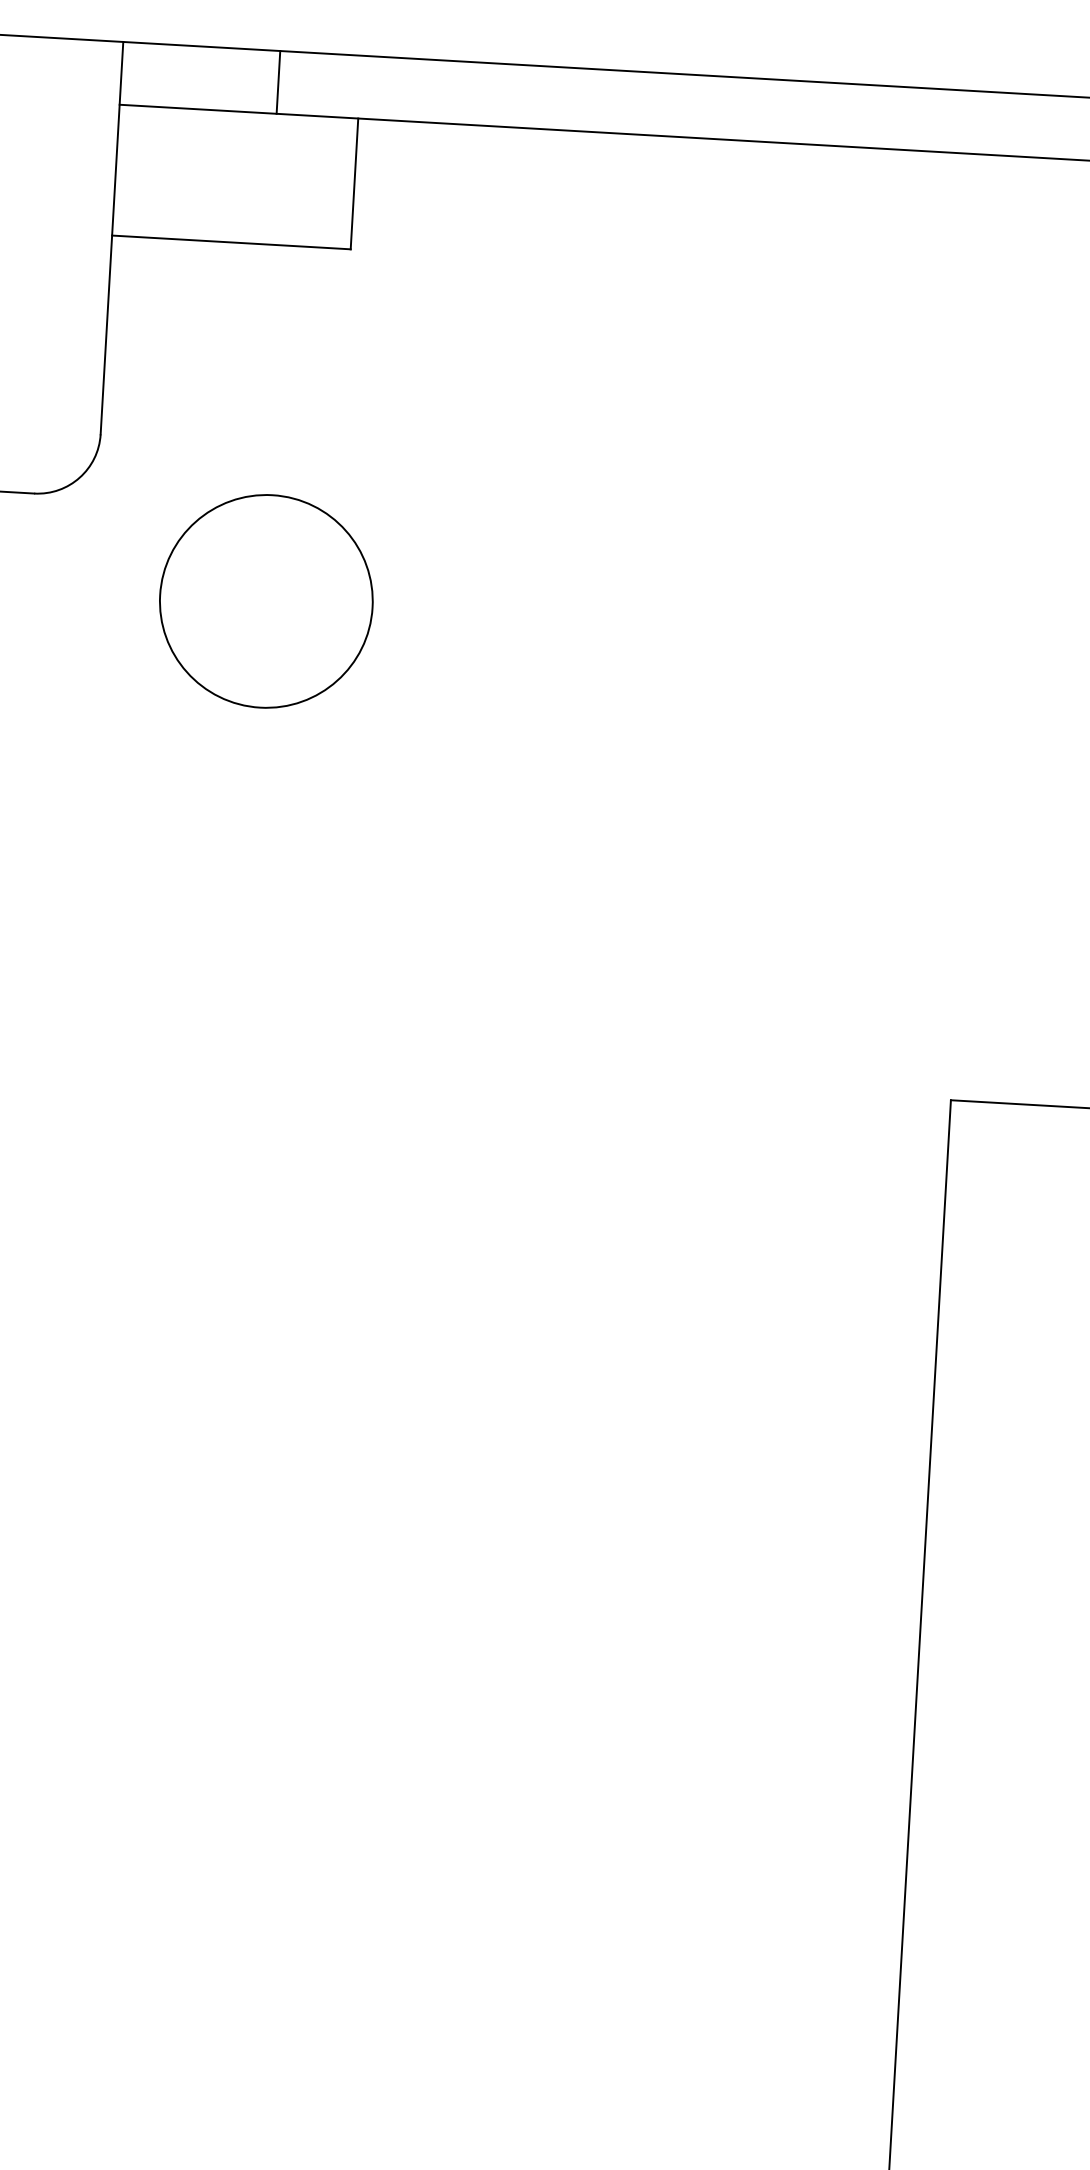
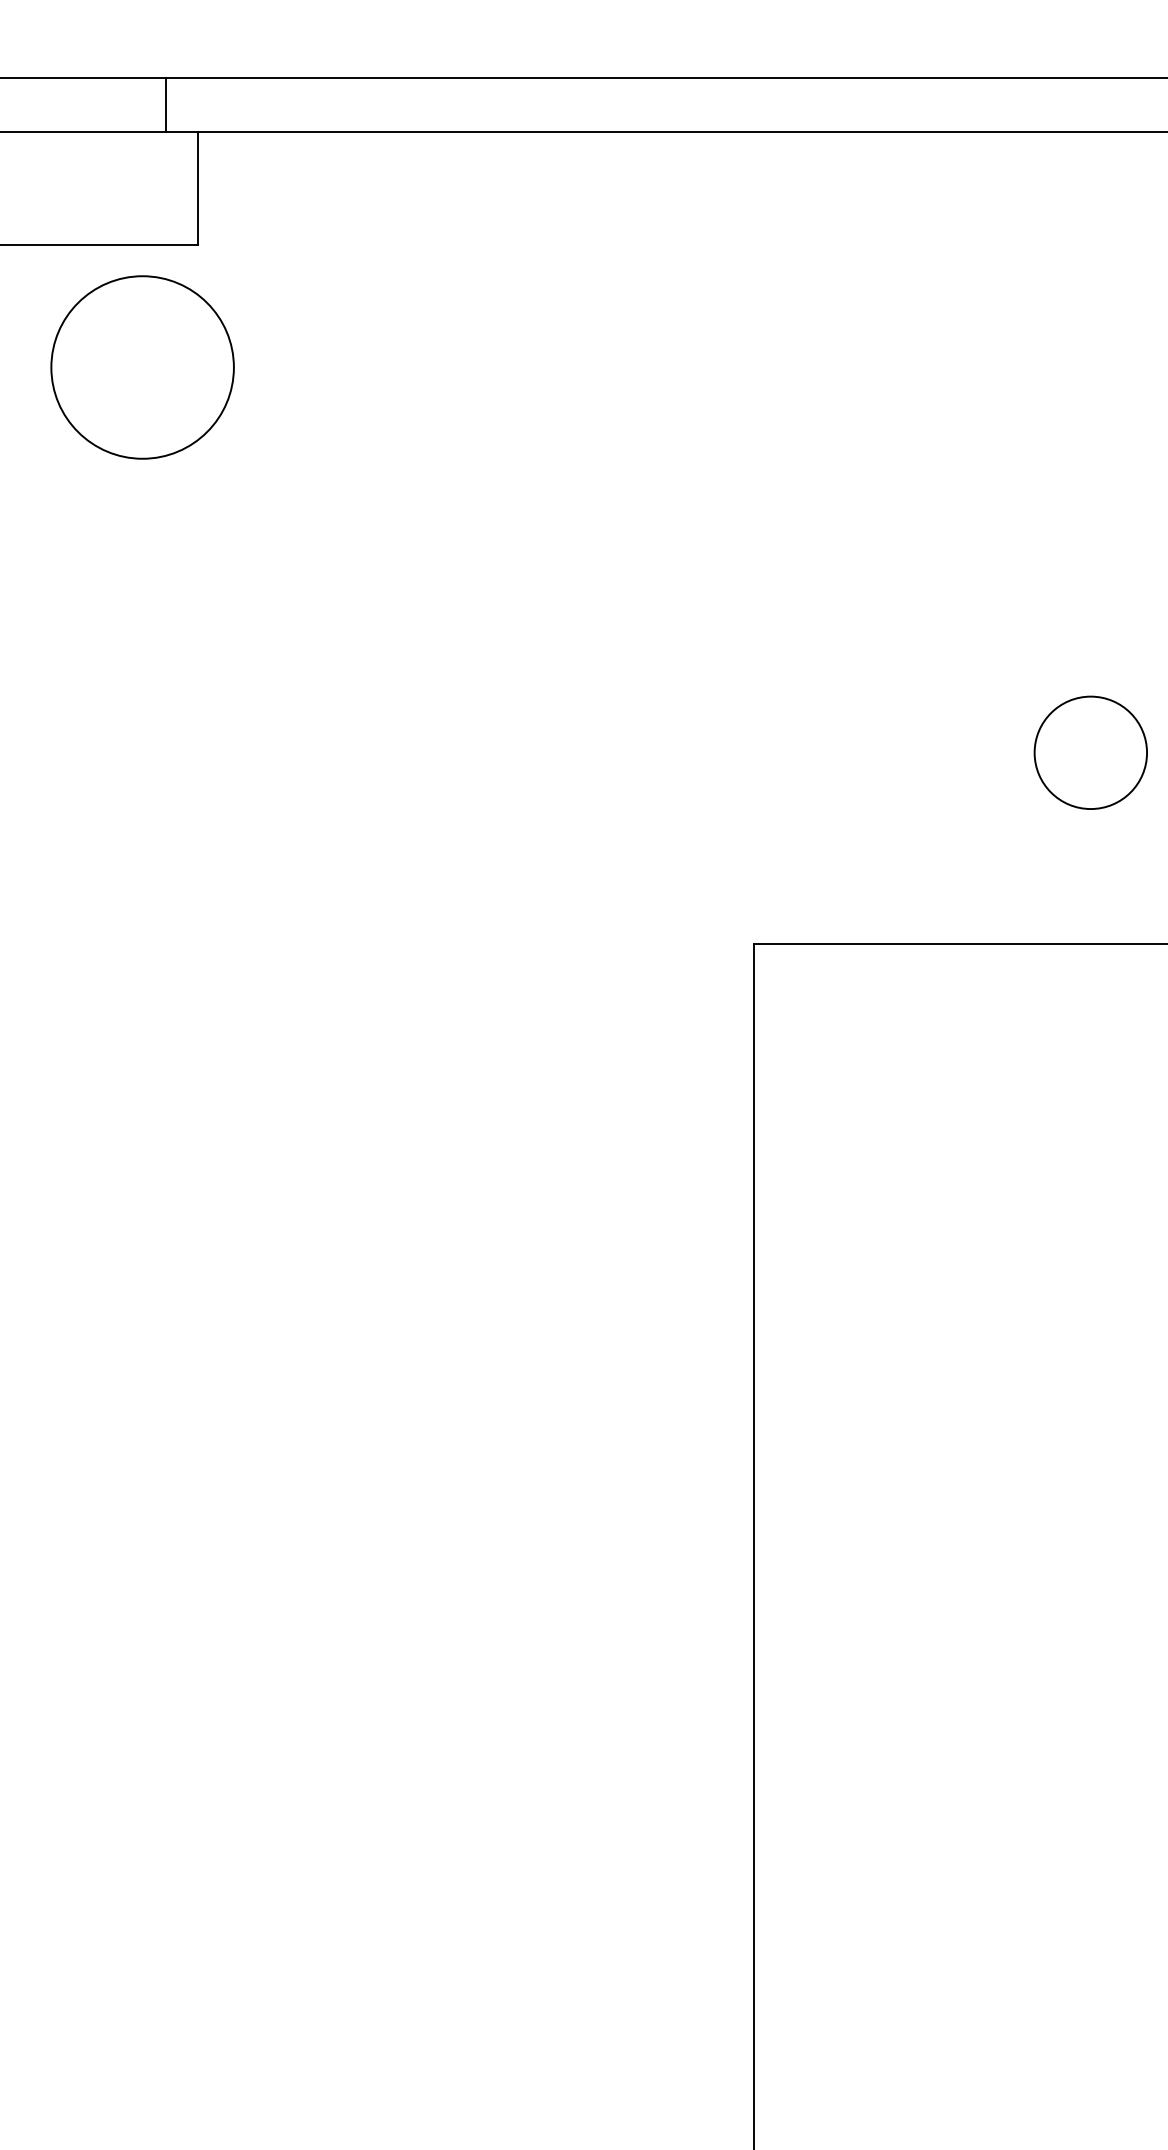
line: (278, 82) -> (166, 105), moved
circle: (266, 601) -> (142, 367), moved

